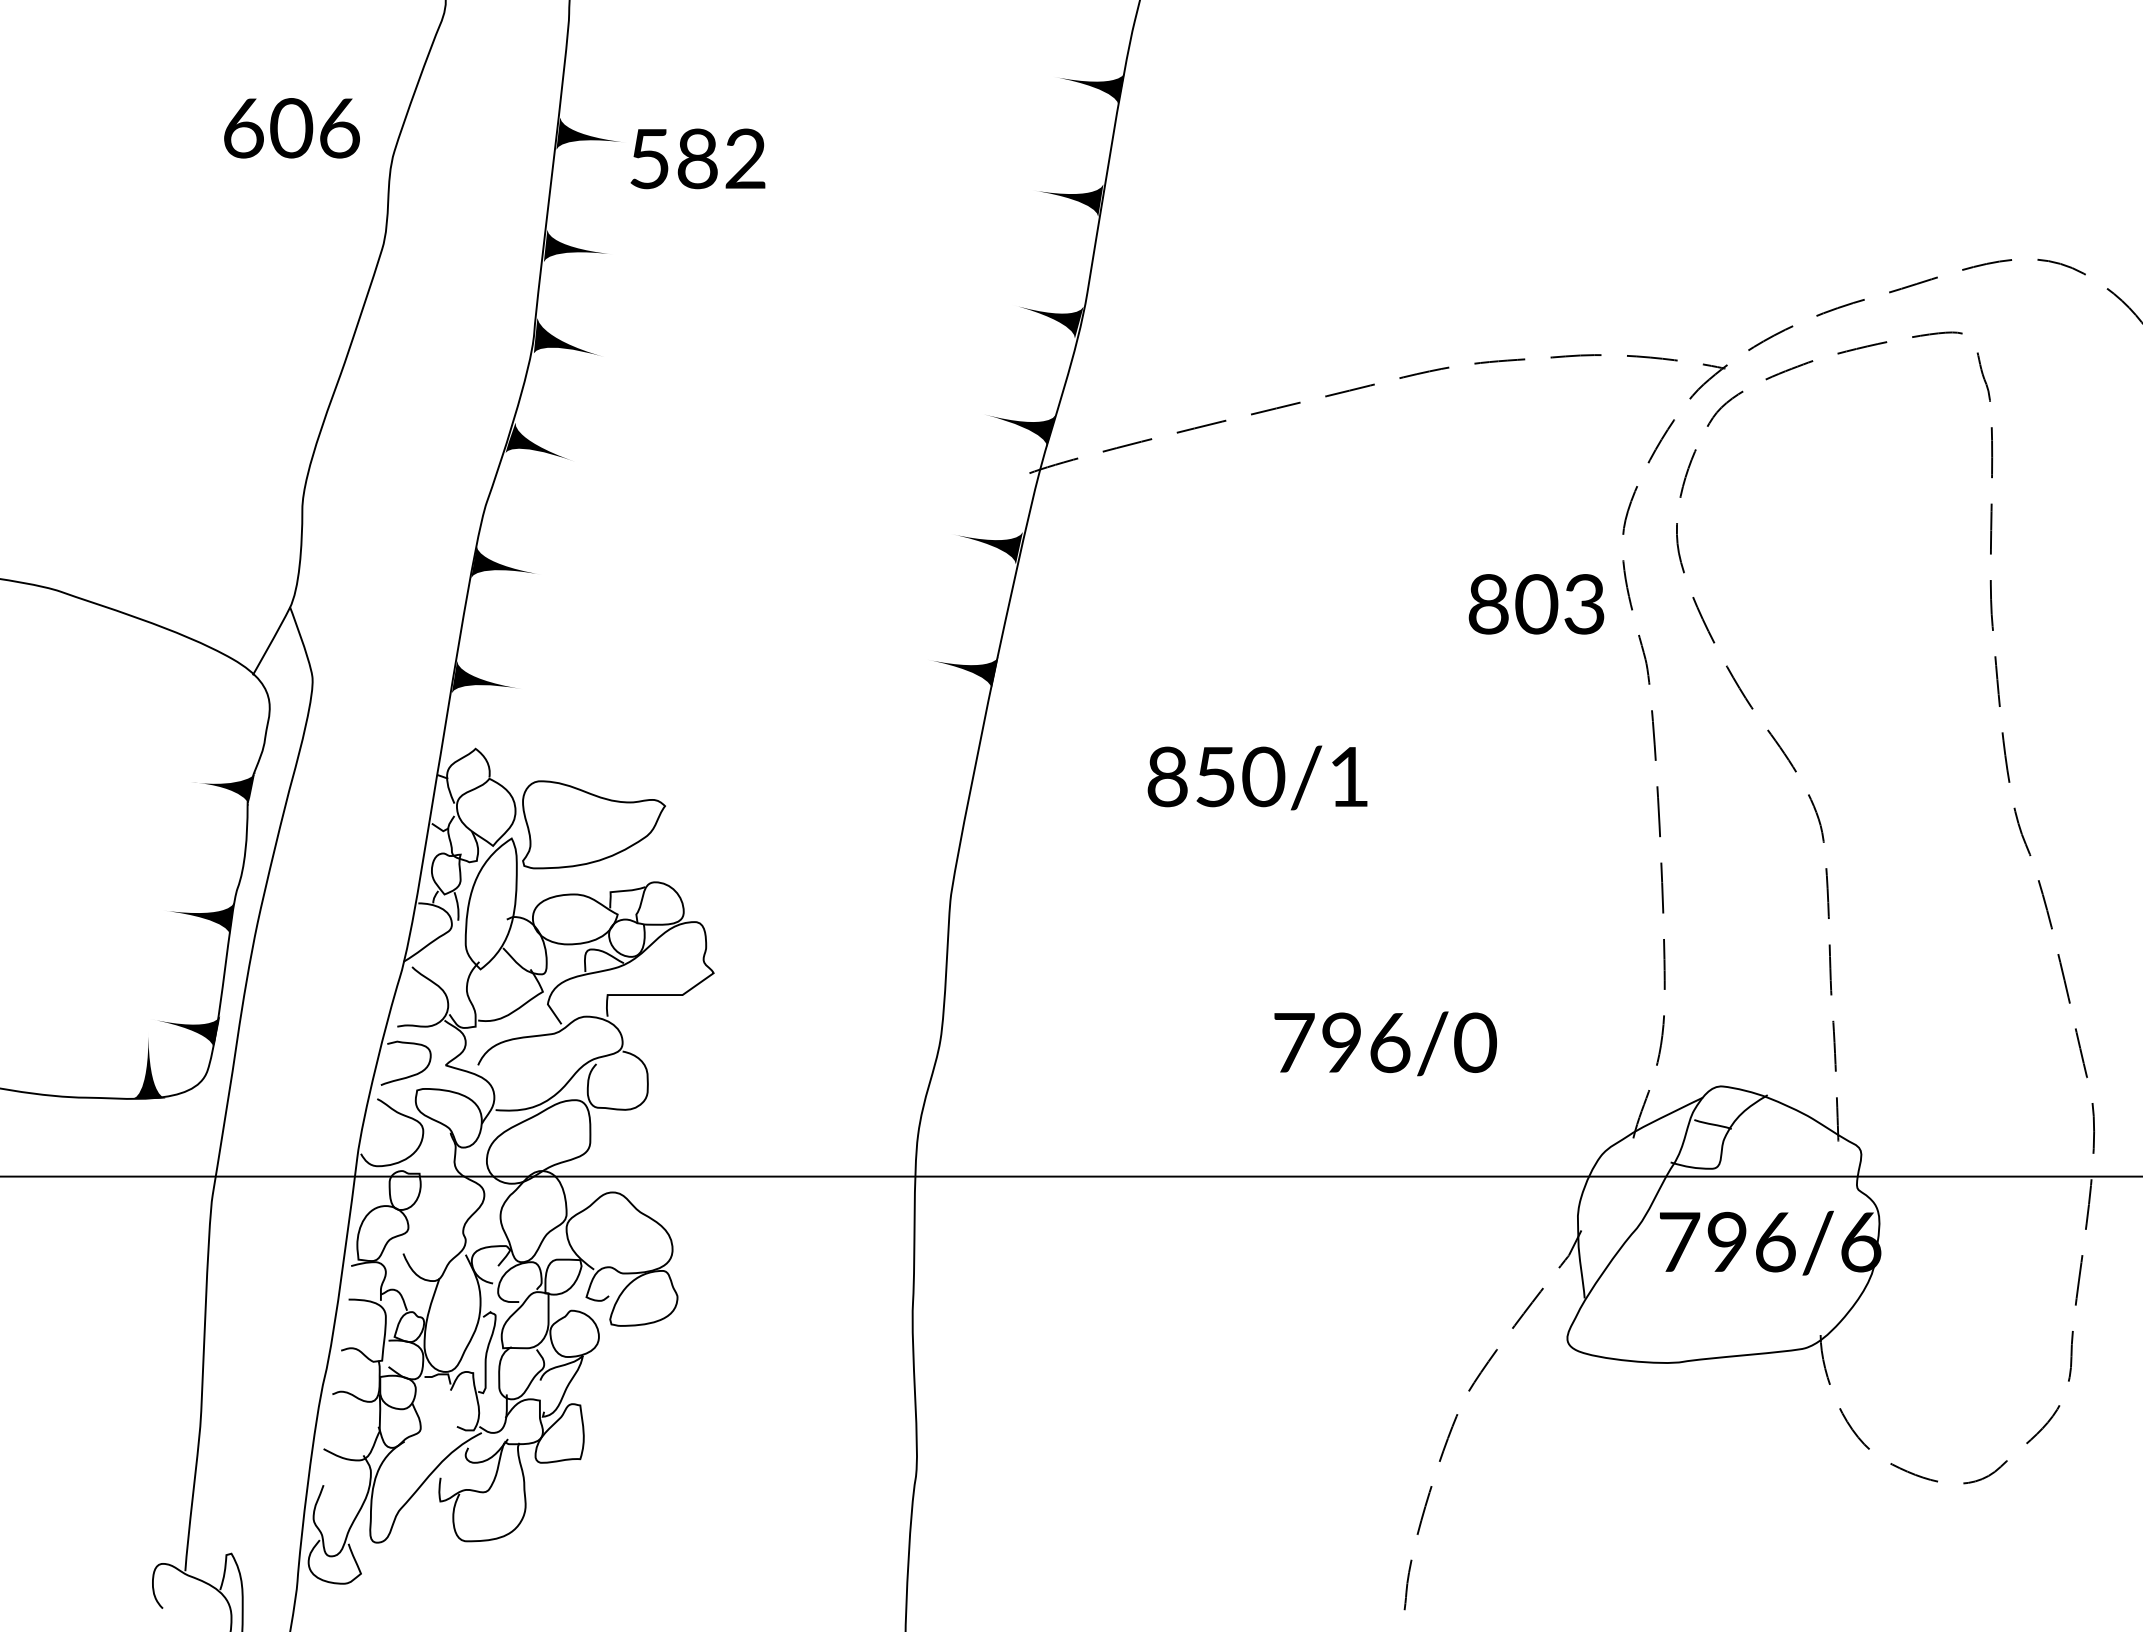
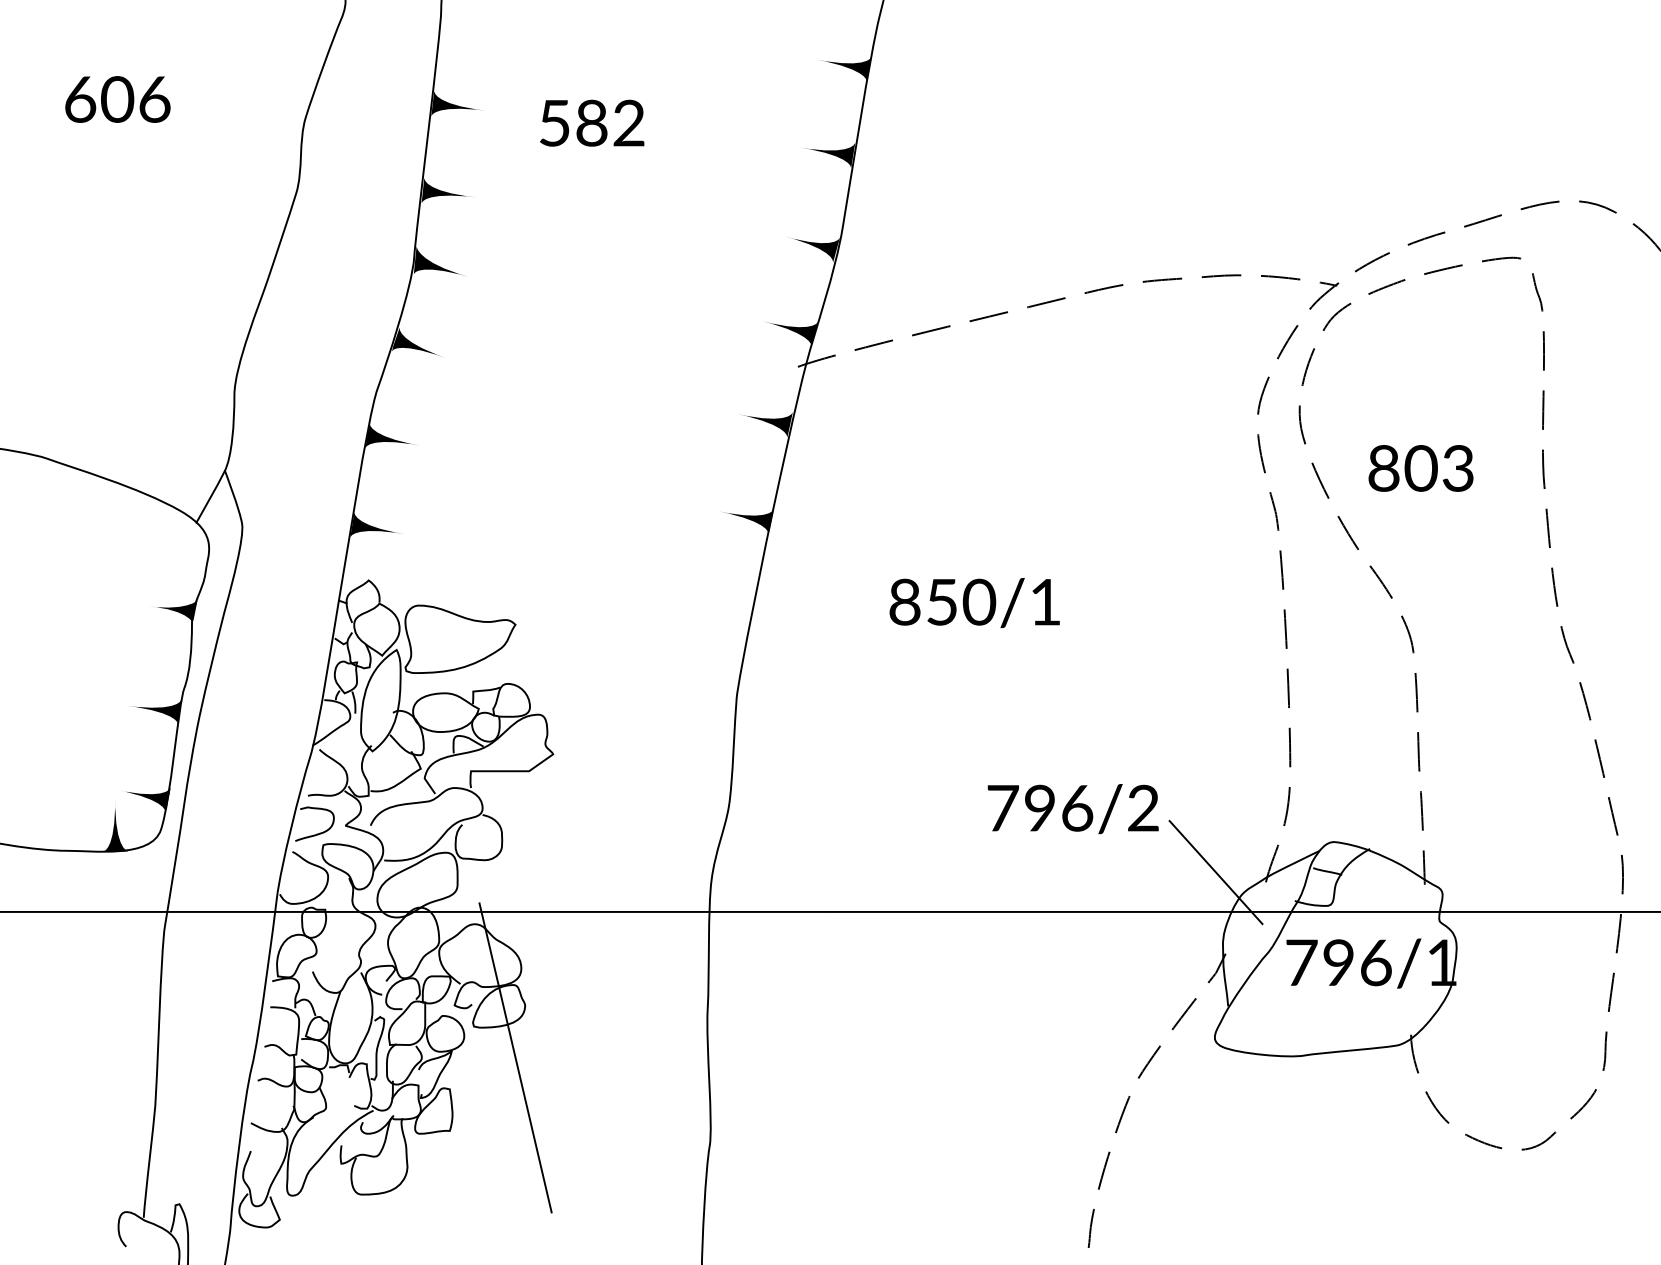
text: (291, 128) -> (117, 99), moved
text: (697, 158) -> (591, 122), moved
text: (1536, 604) -> (1421, 468), moved
text: (1475, 1042) -> (1143, 808), 796/0 -> 796/2
line: (1568, 1125) -> (1215, 872), added
text: (1861, 1242) -> (1442, 963), 796/6 -> 796/1
line: (664, 1364) -> (515, 1057), added

